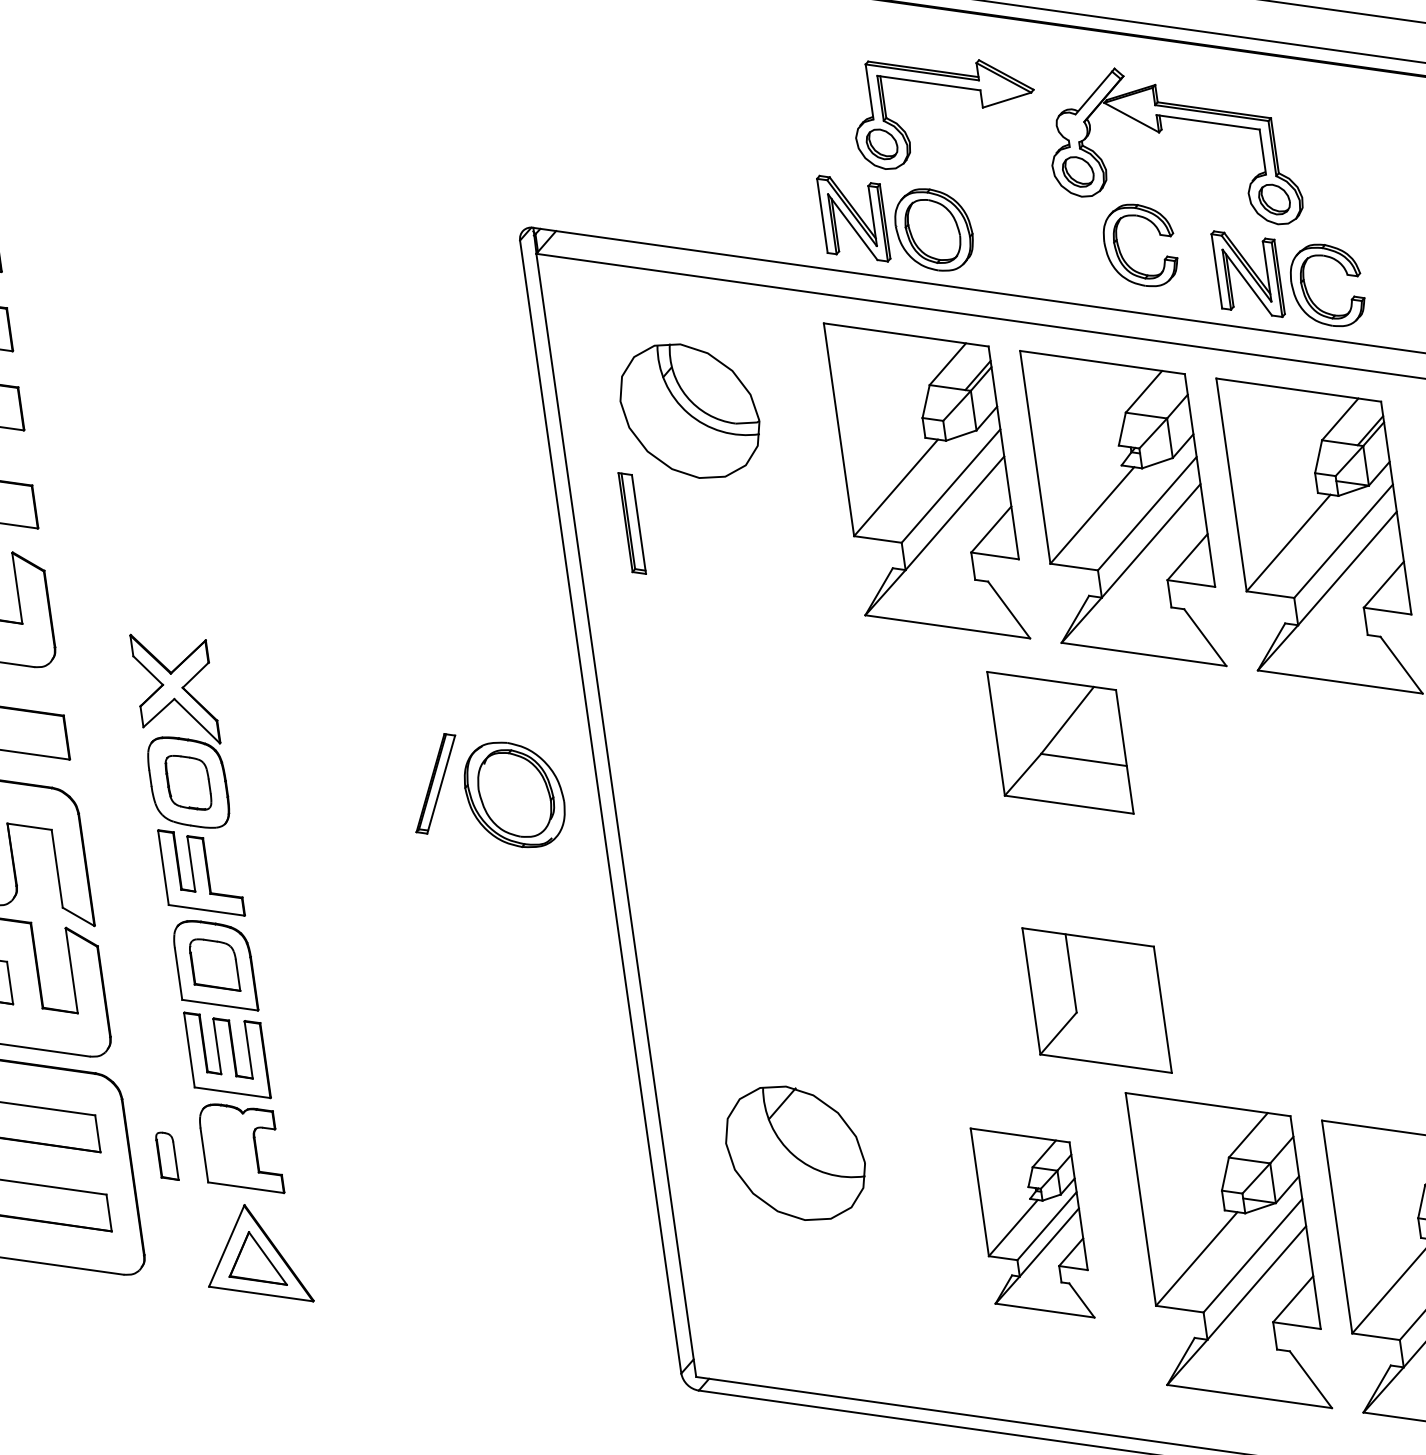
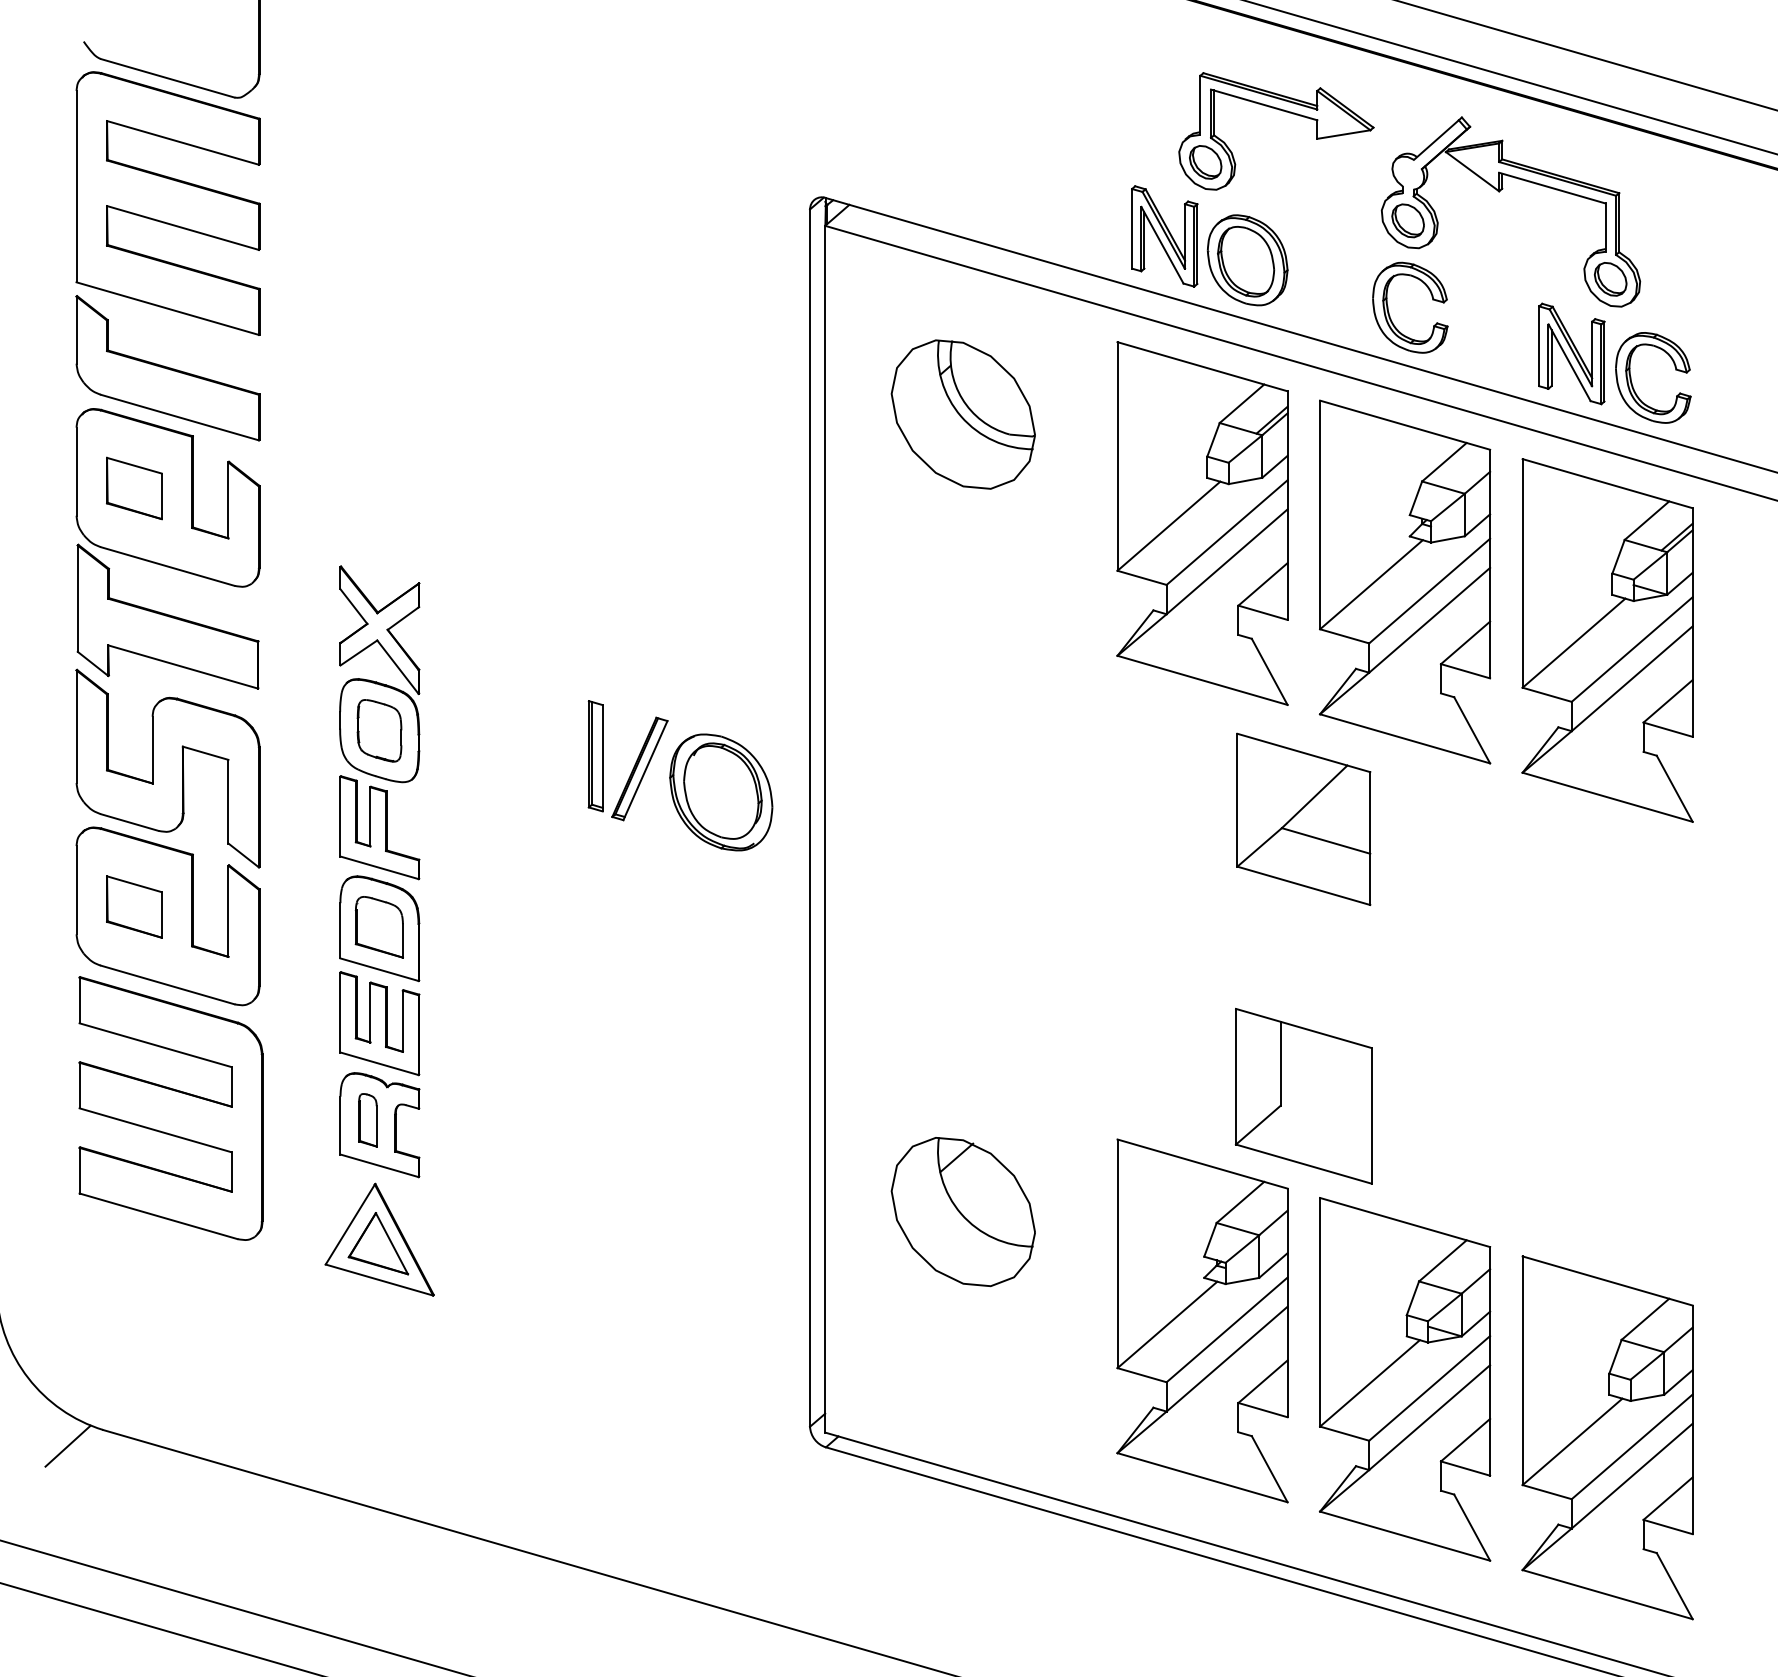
part: (1122, 255) -> (1390, 315), moved
part: (632, 523) -> (595, 756), moved
part: (166, 1156) -> (367, 1120), moved
part: (1032, 1222) -> (1202, 1320), size x1.67

